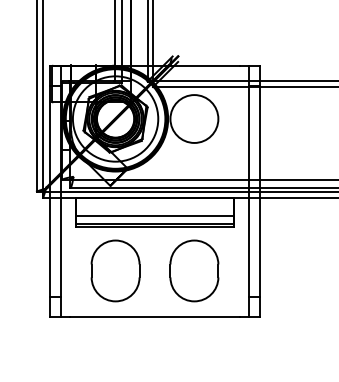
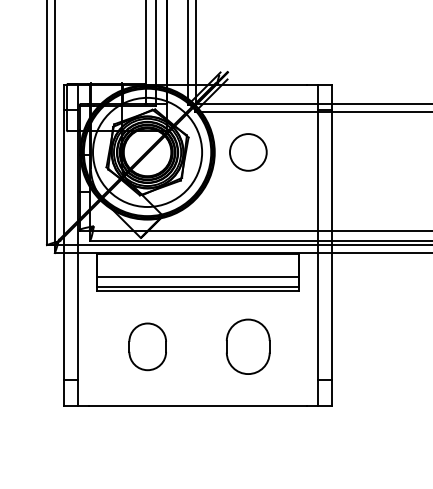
circle: (194, 119) -> (248, 152), size x0.6
part: (115, 270) -> (147, 346), size x0.6
part: (193, 270) -> (247, 346), size x0.7

